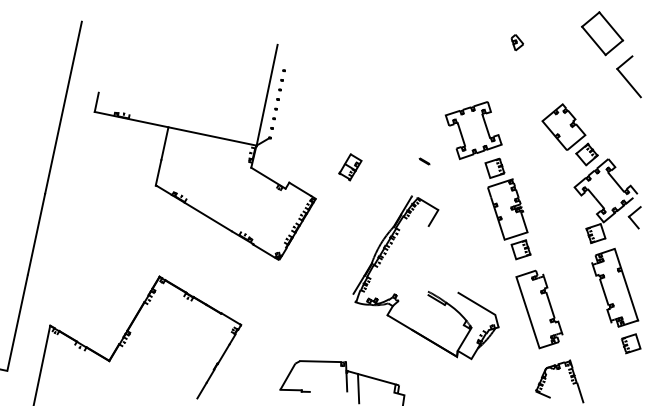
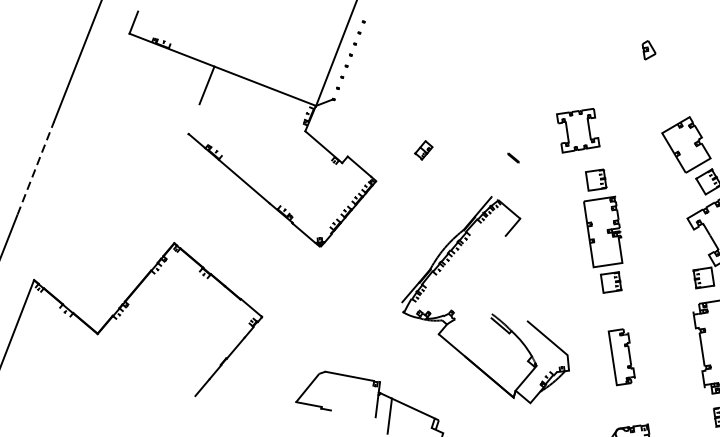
part: (516, 42) -> (647, 50), moved
part: (473, 130) -> (578, 130), size x0.7
part: (350, 167) -> (423, 150), size x0.6
line: (158, 172) -> (193, 118), removed
line: (36, 233) -> (35, 167), solid -> dashed
part: (539, 309) -> (621, 357), size x0.6

